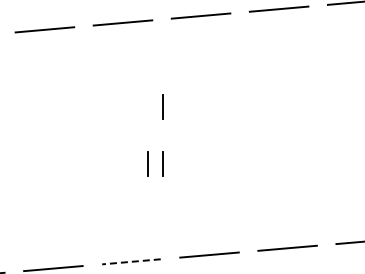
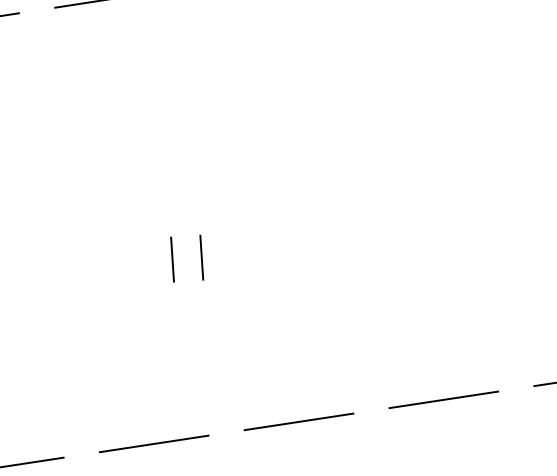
line: (162, 106) -> (193, 150), removed
line: (130, 261) -> (152, 443), dashed -> solid

